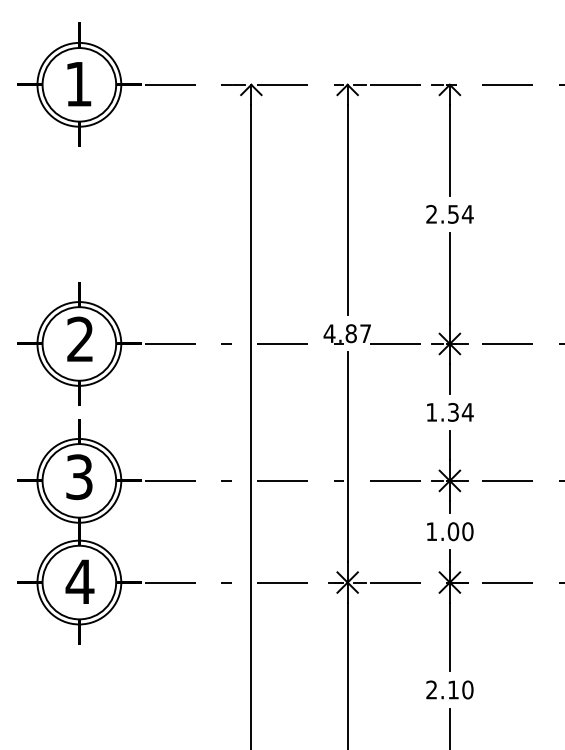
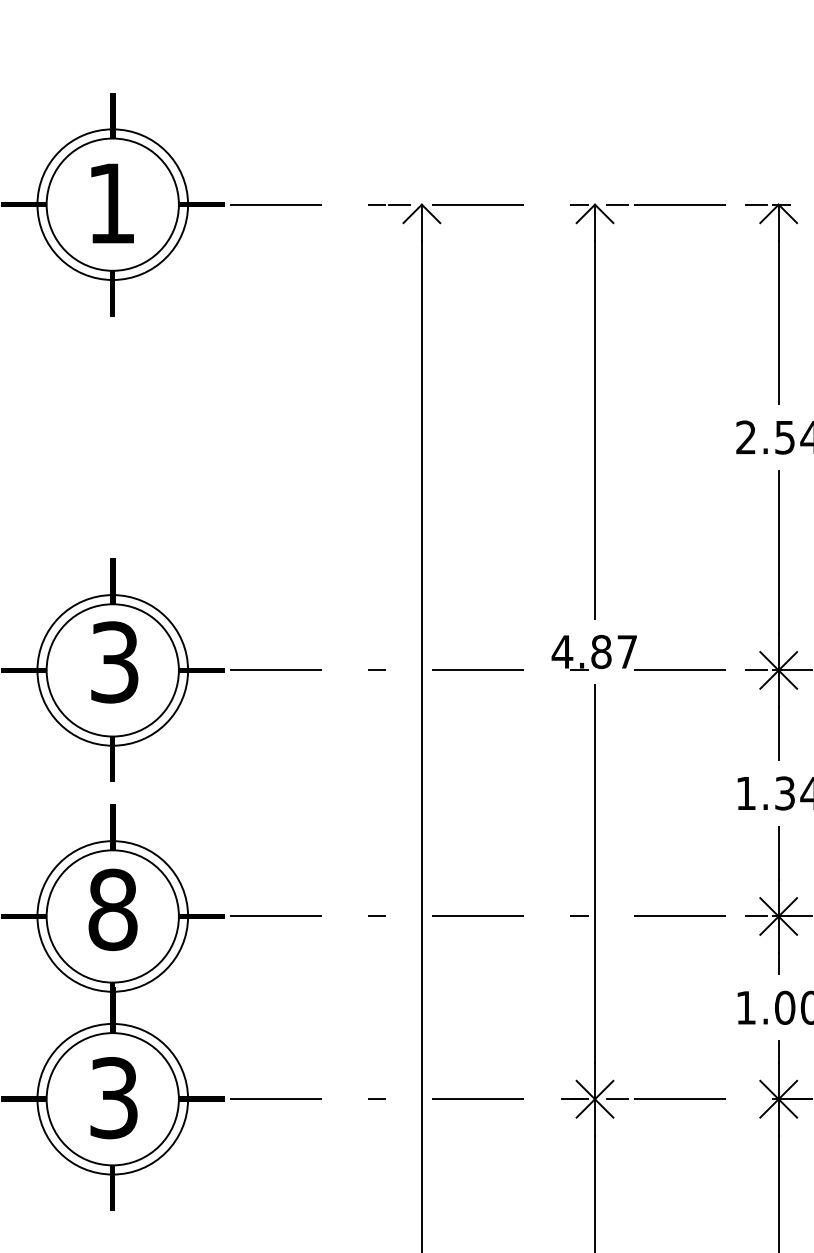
text: (80, 339) -> (114, 662), 2 -> 3
text: (79, 477) -> (112, 910), 3 -> 8
text: (79, 581) -> (112, 1097), 4 -> 3

